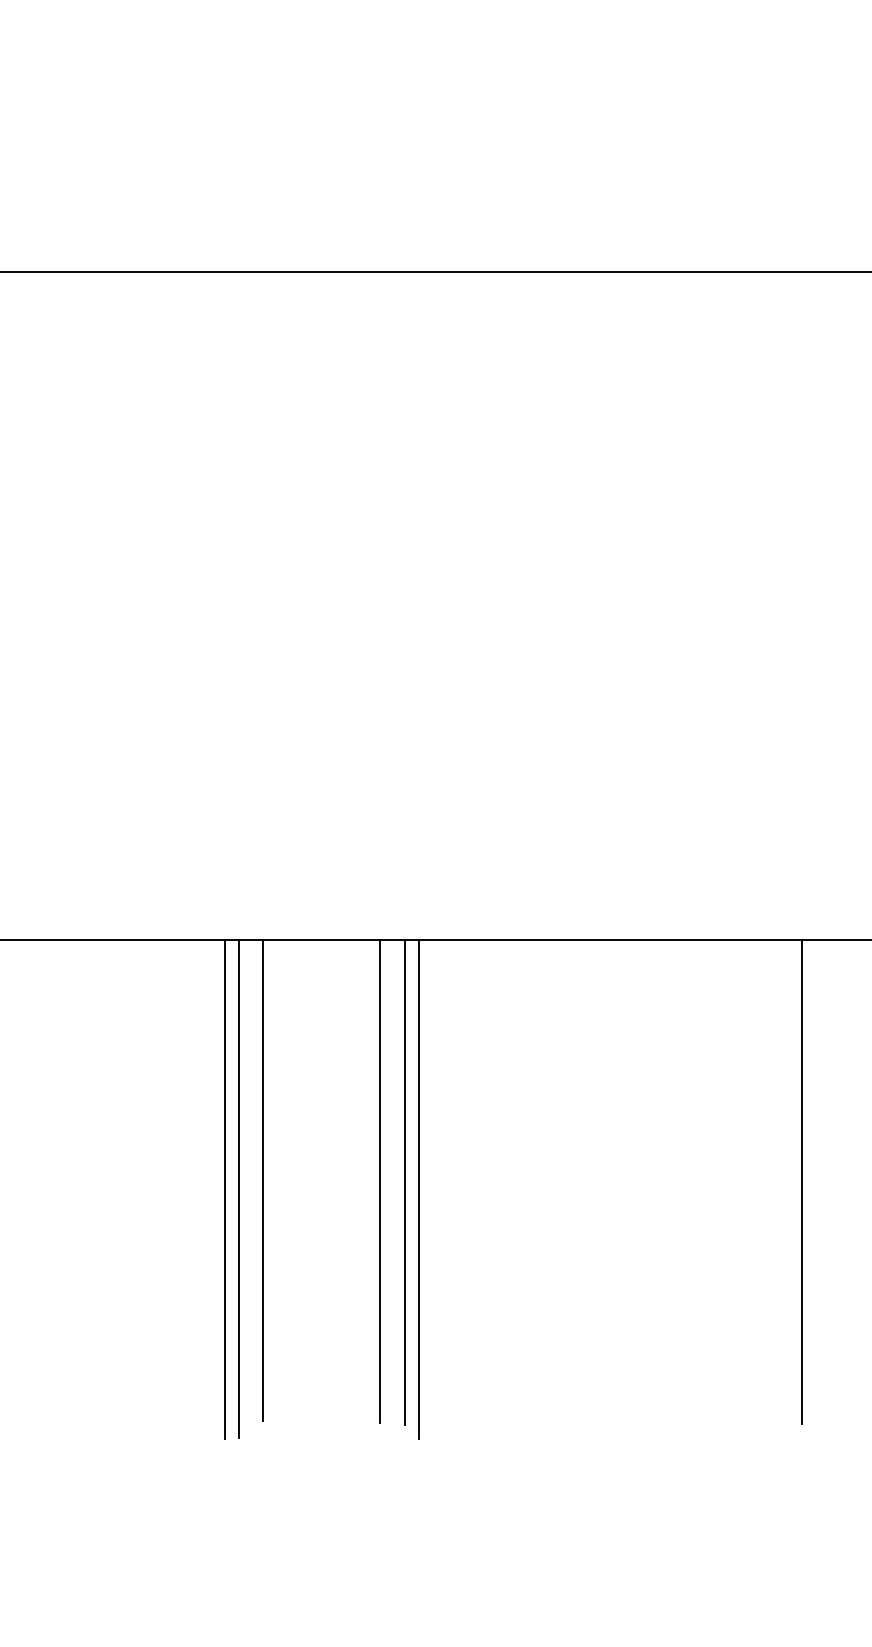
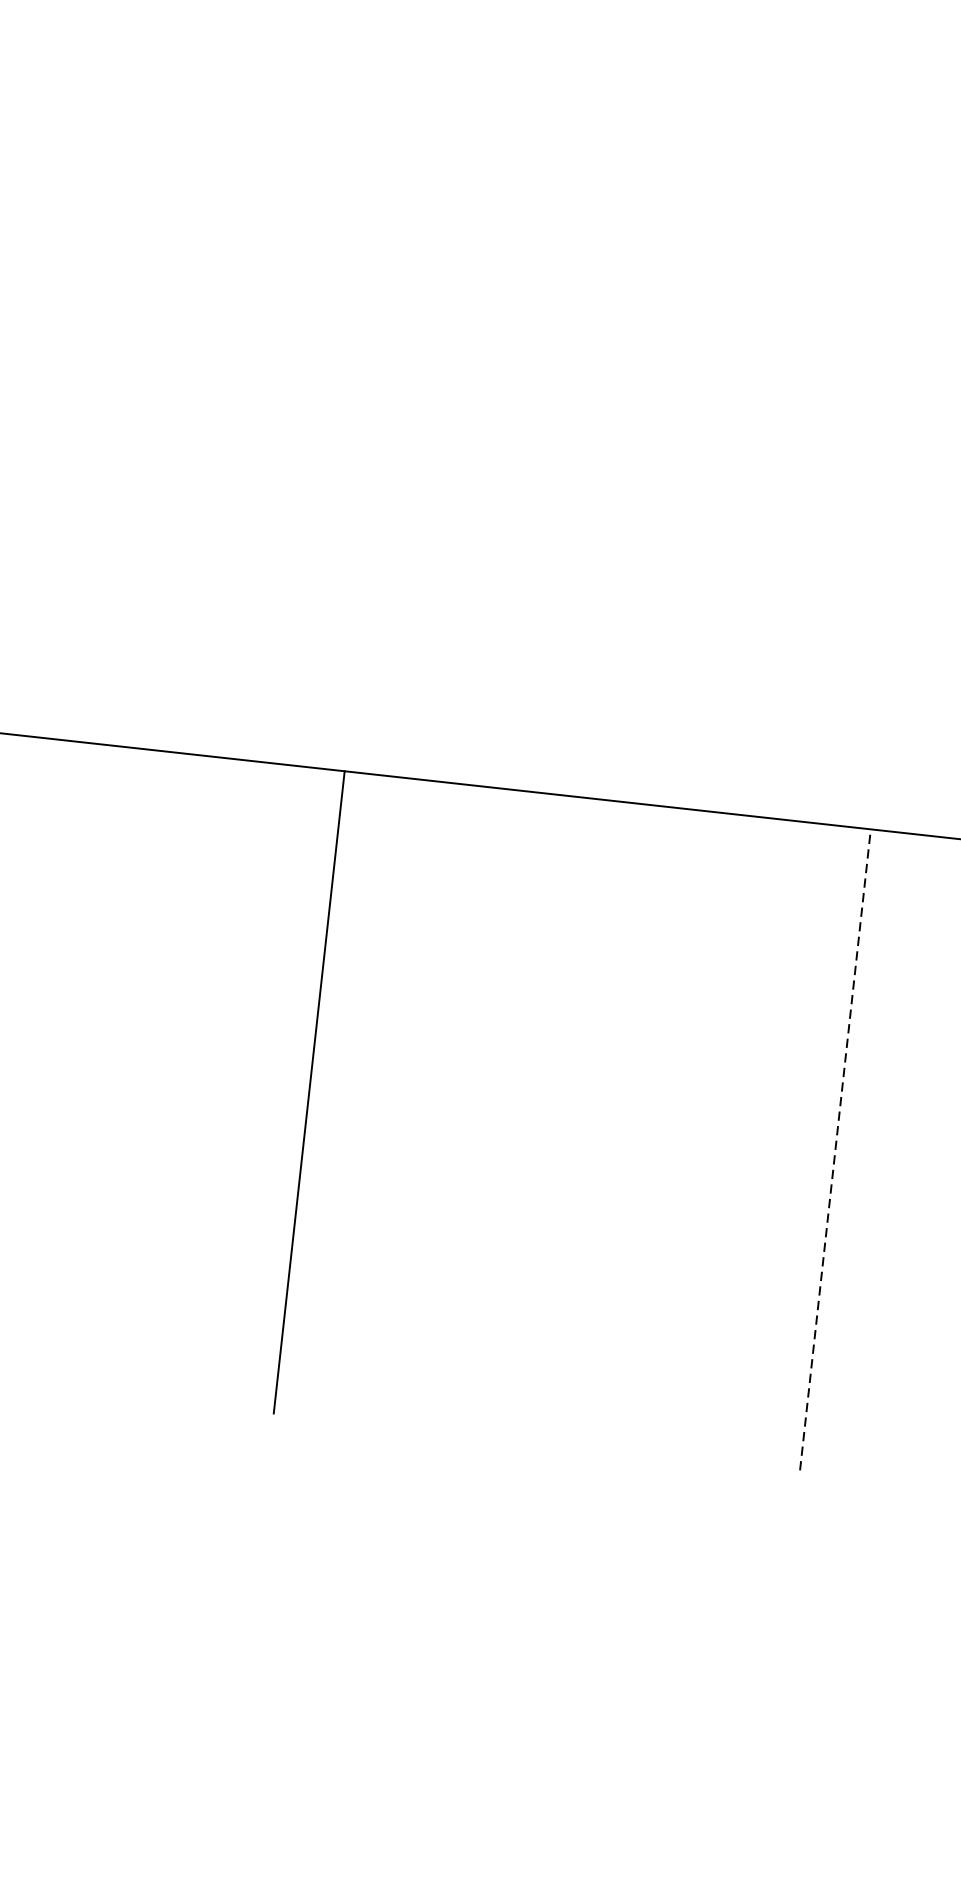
line: (263, 1180) -> (122, 1068), removed
line: (380, 1181) -> (277, 1087), removed
line: (802, 1181) -> (835, 1148), solid -> dashed
line: (238, 1188) -> (88, 1075), removed
line: (224, 1189) -> (69, 1074), removed
line: (418, 1189) -> (326, 1103), removed

